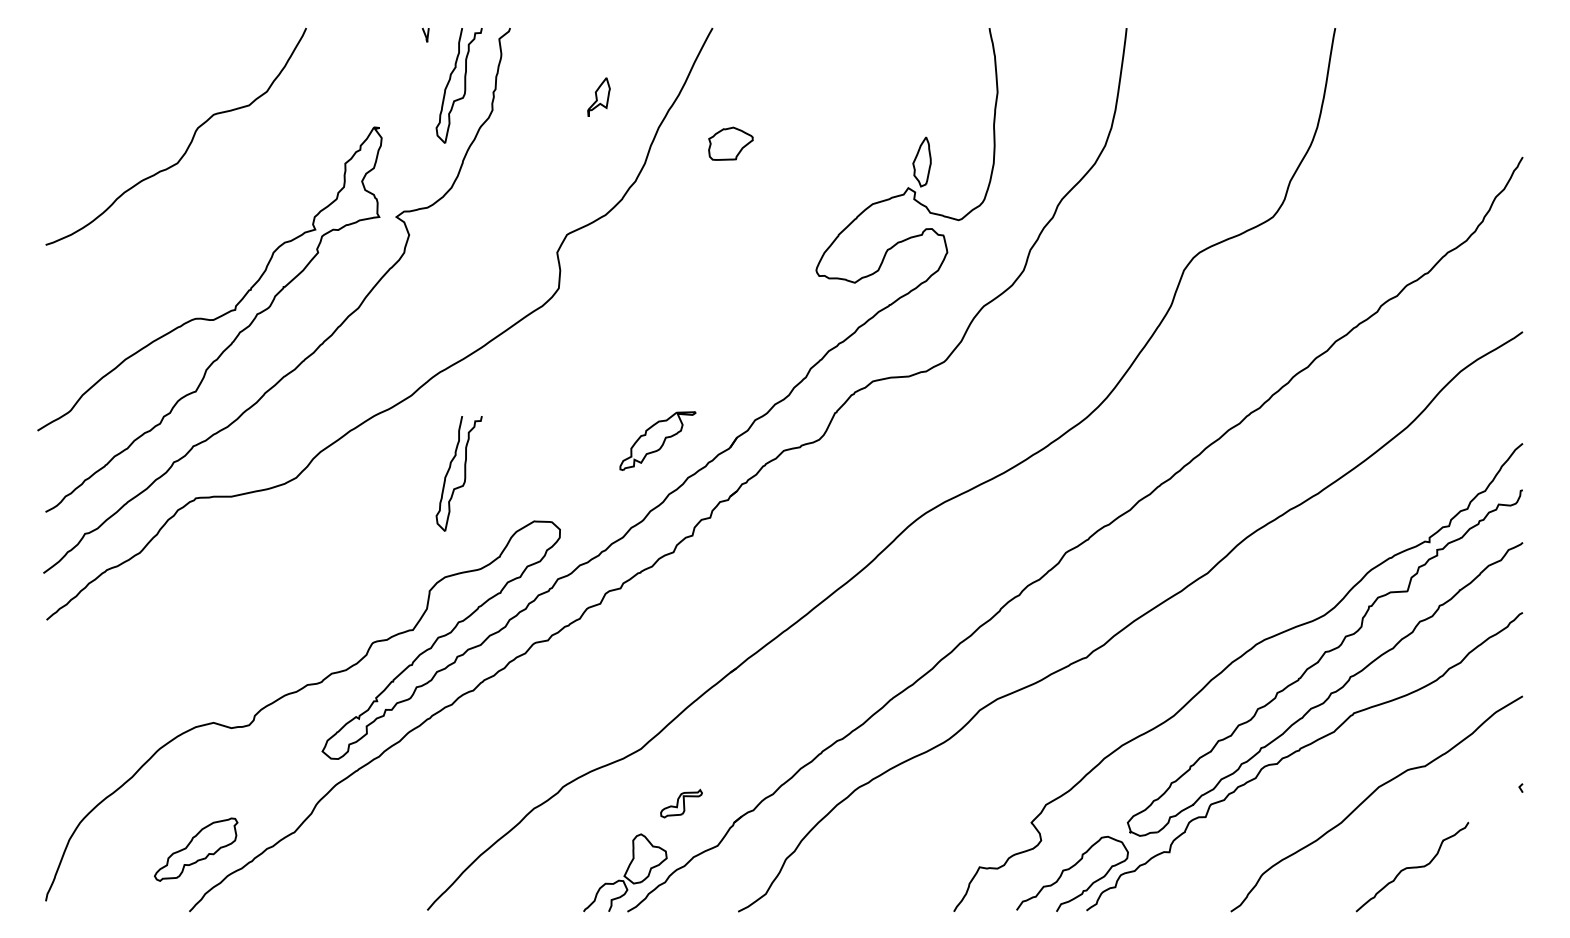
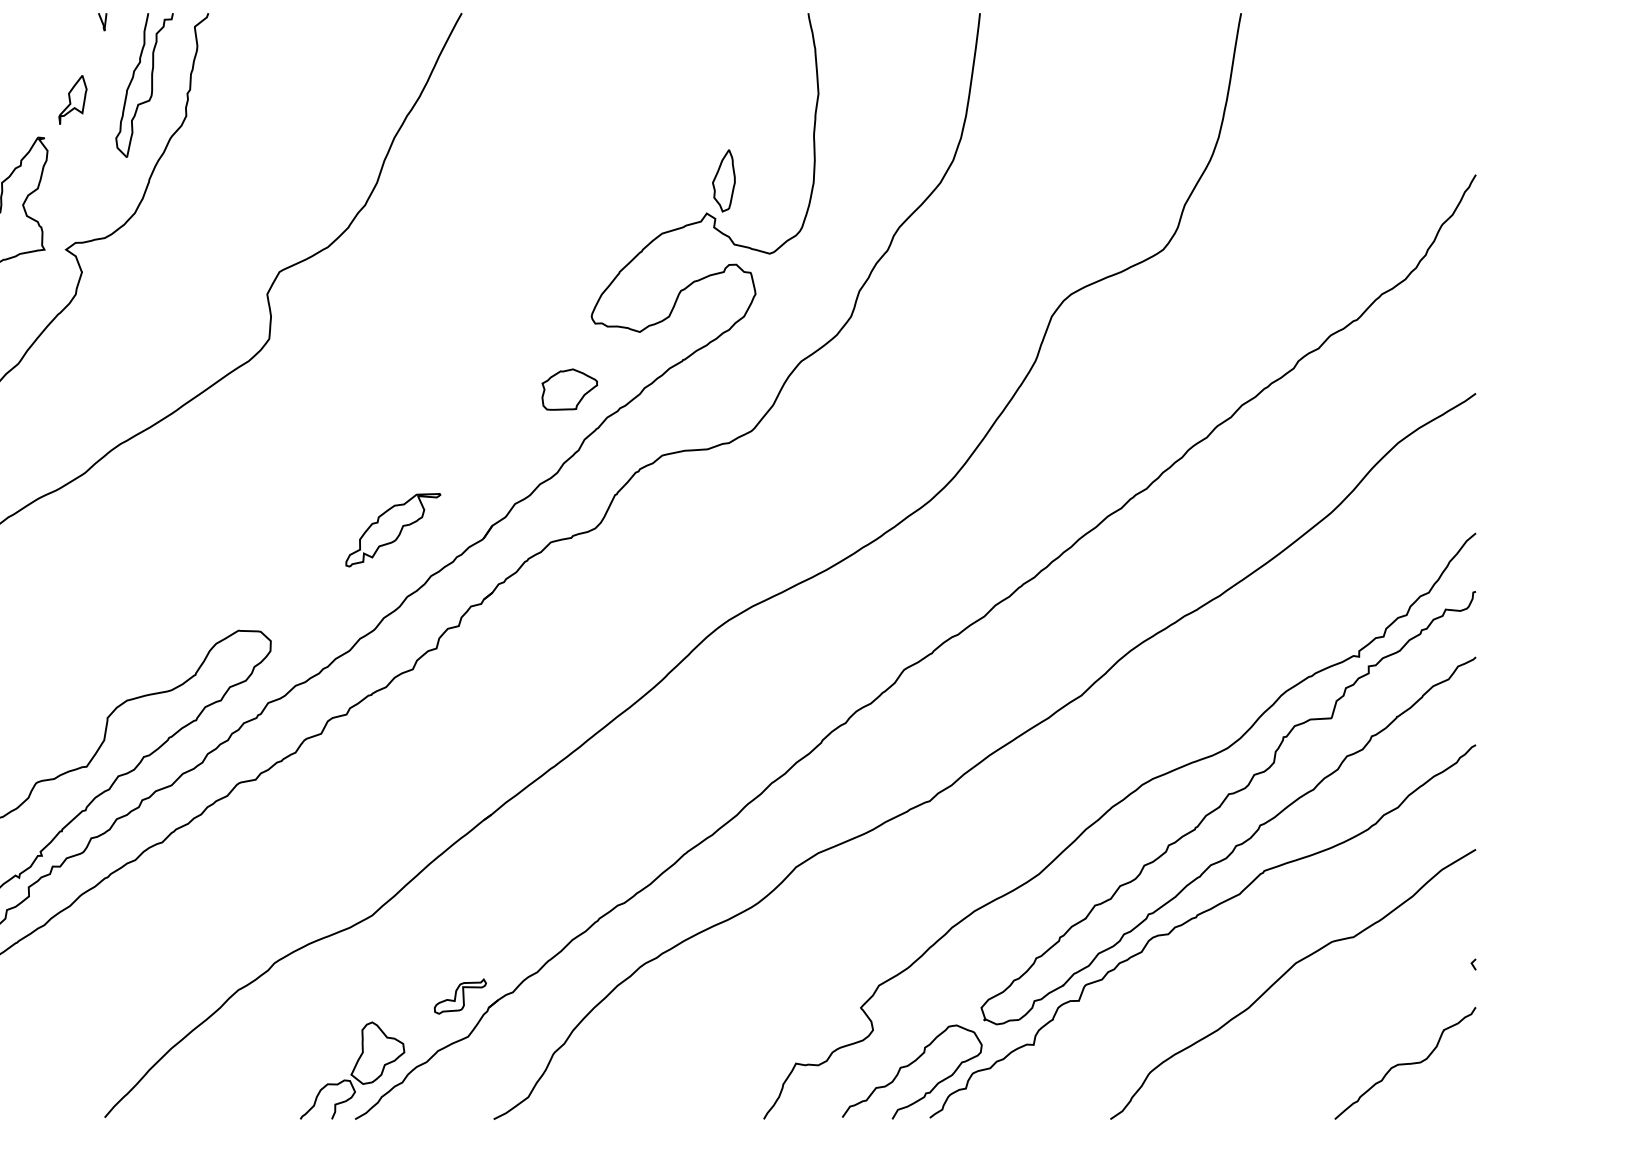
part: (598, 96) -> (72, 98), moved
part: (730, 143) -> (569, 389), moved
part: (458, 473) -> (143, 570), removed
part: (681, 803) -> (460, 996), moved
curve: (1412, 866) -> (1405, 1062), moved

